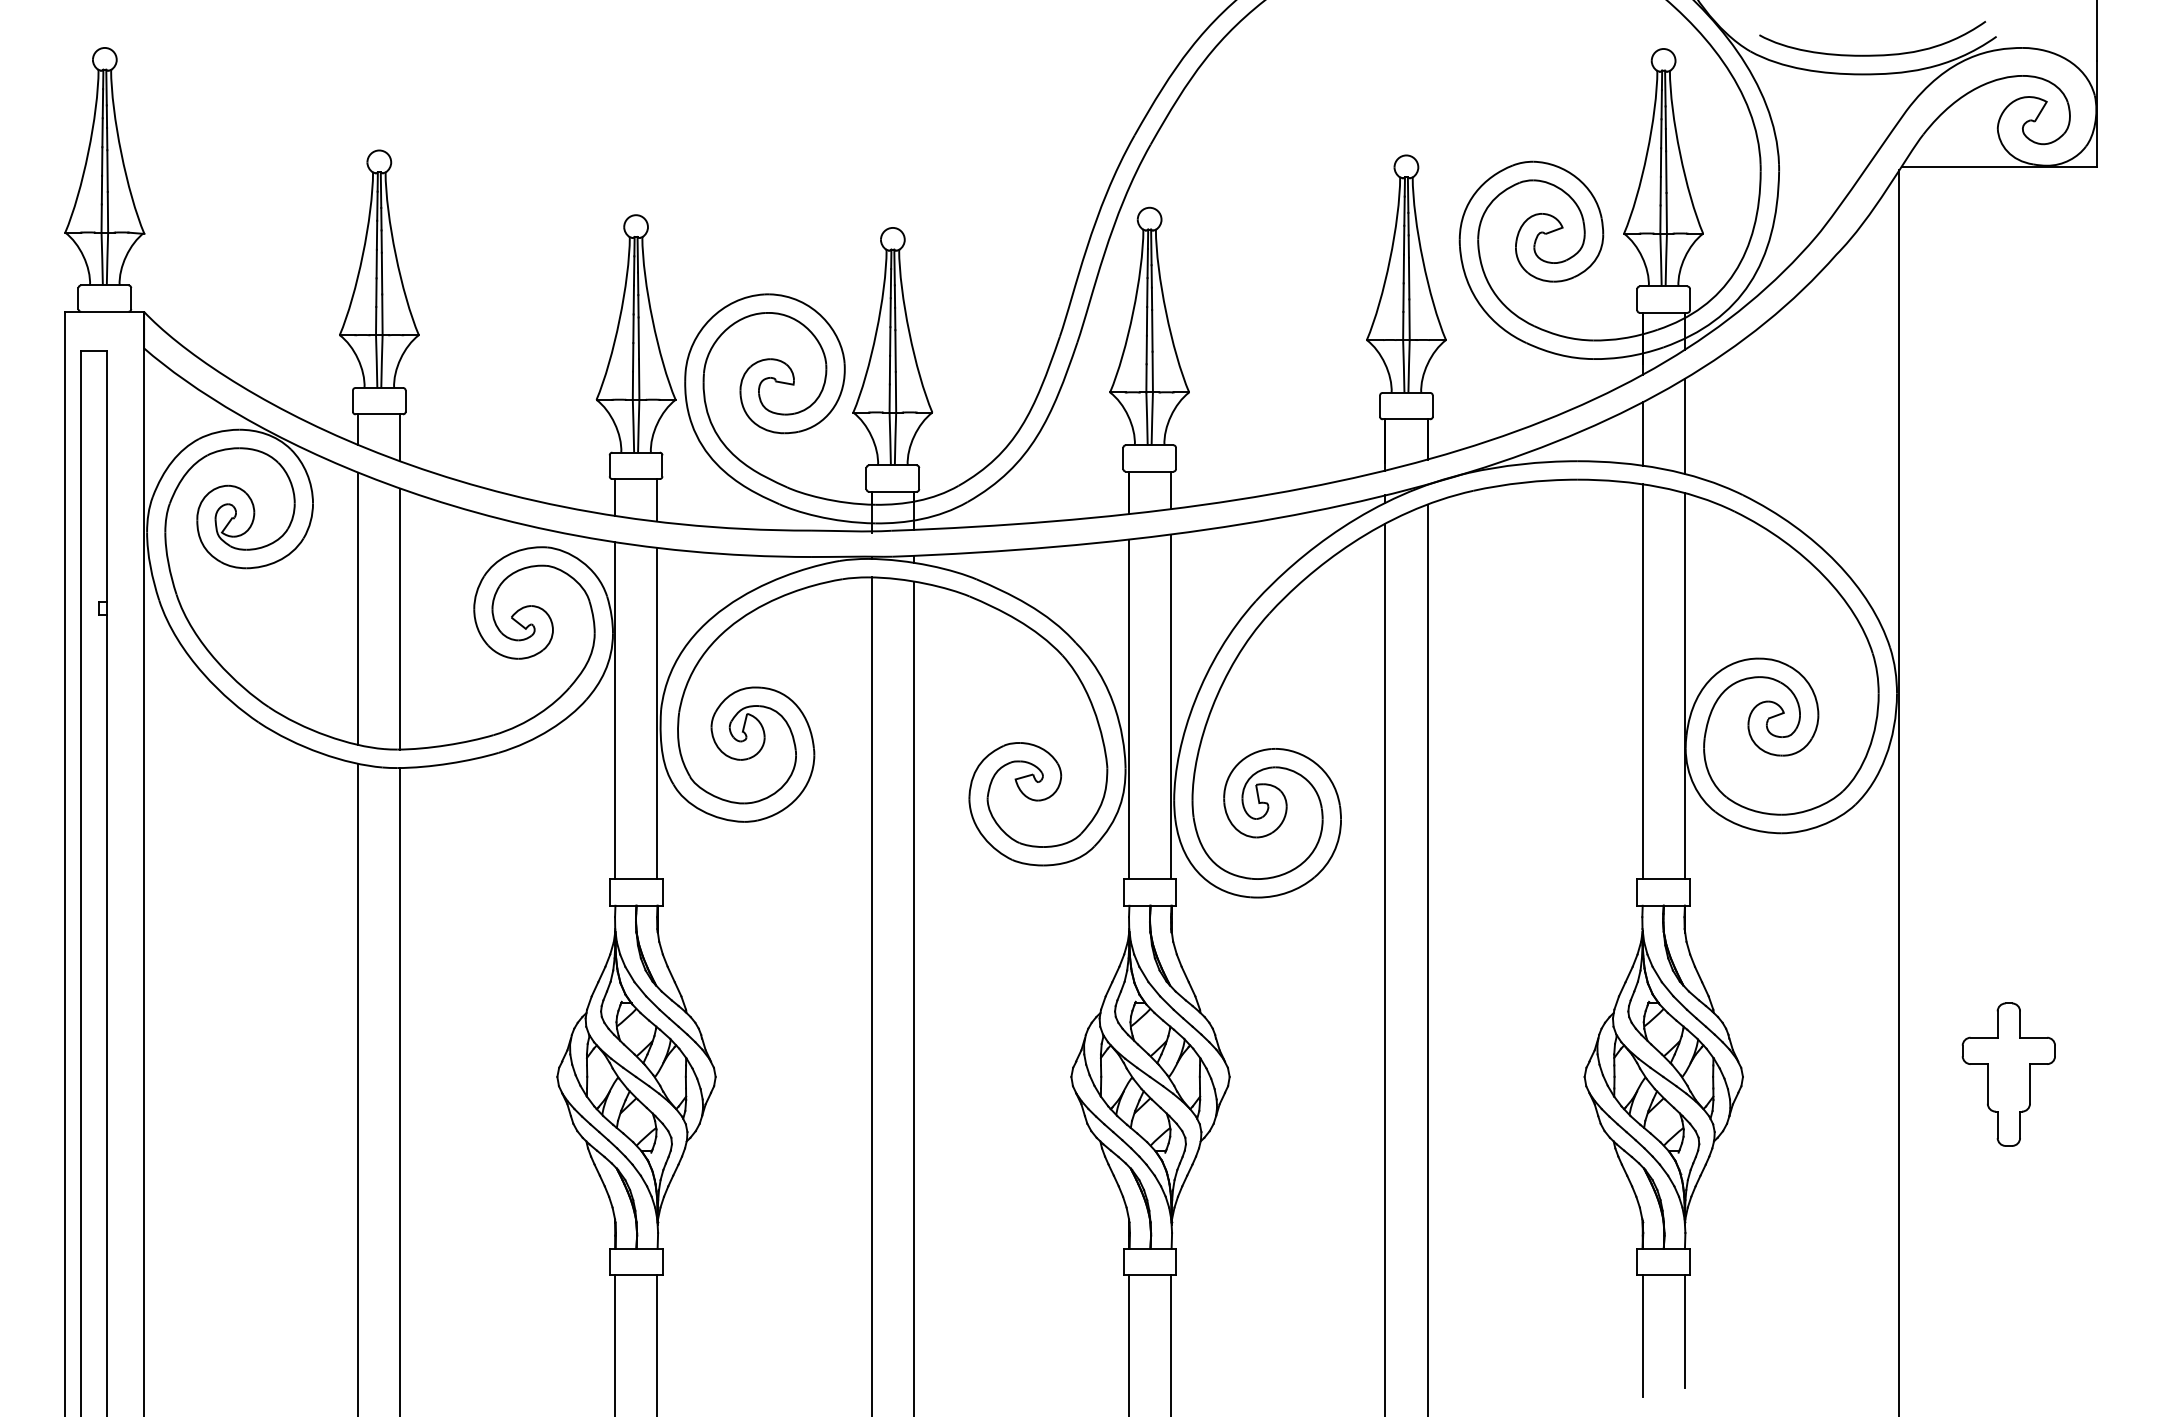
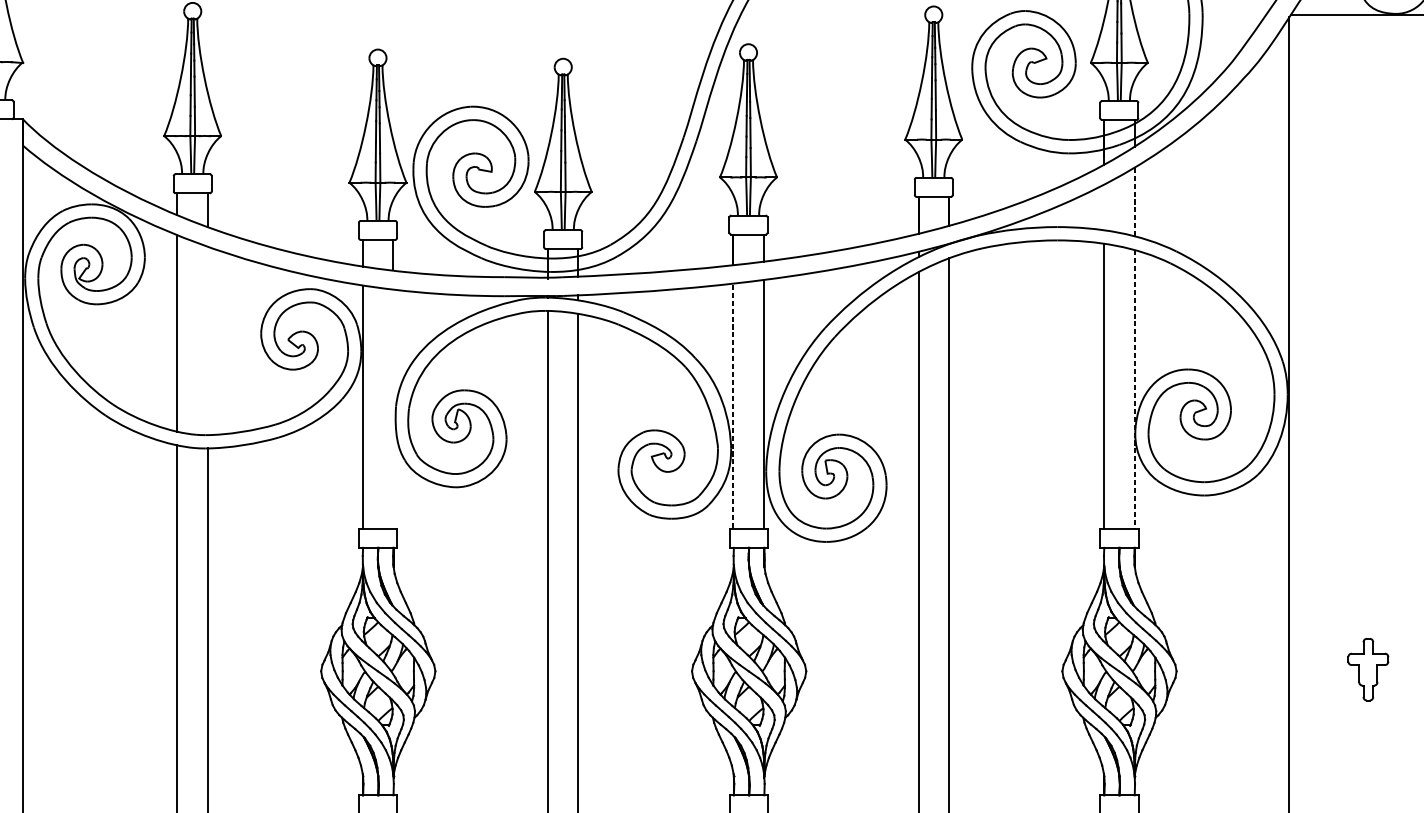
line: (1684, 426) -> (1134, 202), solid -> dashed
line: (1642, 433) -> (1104, 207), removed
line: (400, 618) -> (208, 340), removed
line: (1684, 686) -> (1134, 389), solid -> dashed
line: (1128, 708) -> (733, 405), solid -> dashed
line: (657, 713) -> (393, 409), removed
part: (2008, 1074) -> (1368, 669), size x0.6

